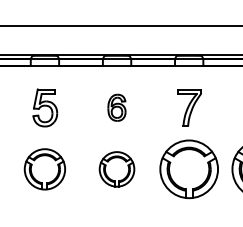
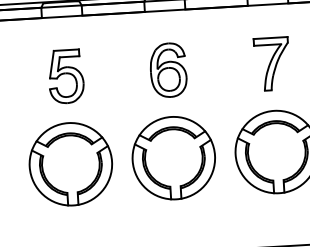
part: (116, 107) -> (167, 69), size x1.43
part: (44, 169) -> (70, 164), size x1.43
part: (116, 169) -> (173, 158), size x1.67

